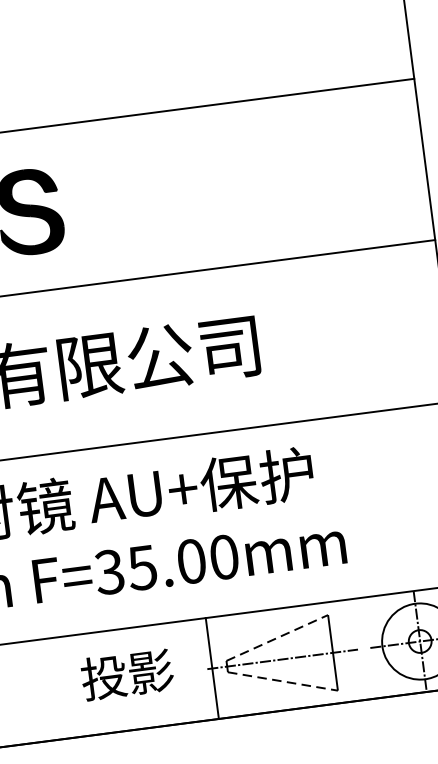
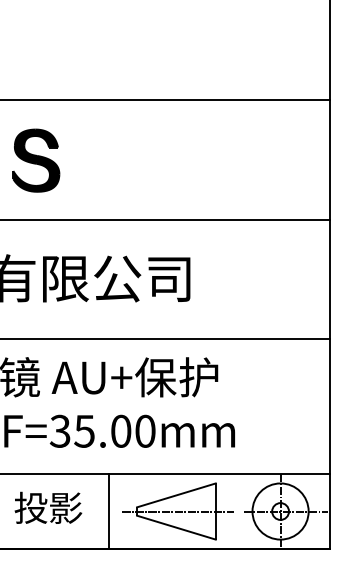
line: (277, 638) -> (176, 495), dashed -> solid
line: (212, 668) -> (109, 511), moved
text: (127, 674) -> (48, 507), moved
line: (282, 681) -> (176, 527), dashed -> solid

